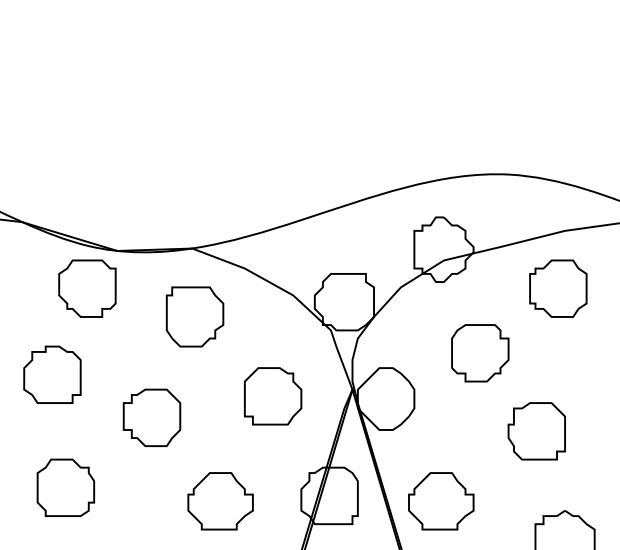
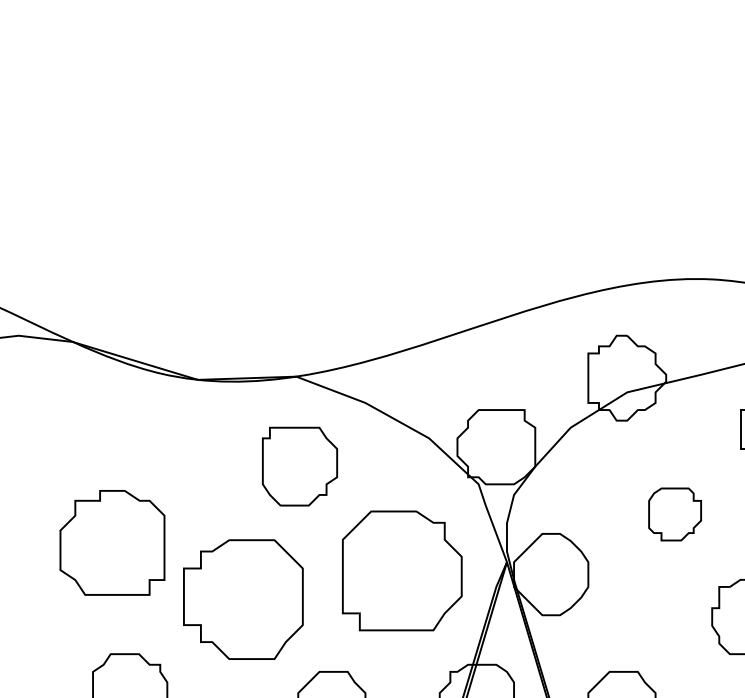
part: (87, 288) -> (158, 429), removed
part: (480, 353) -> (675, 514), size x0.7
part: (52, 374) -> (112, 542), size x1.4
part: (273, 396) -> (403, 571), size x1.6
part: (151, 417) -> (242, 598), size x1.6

